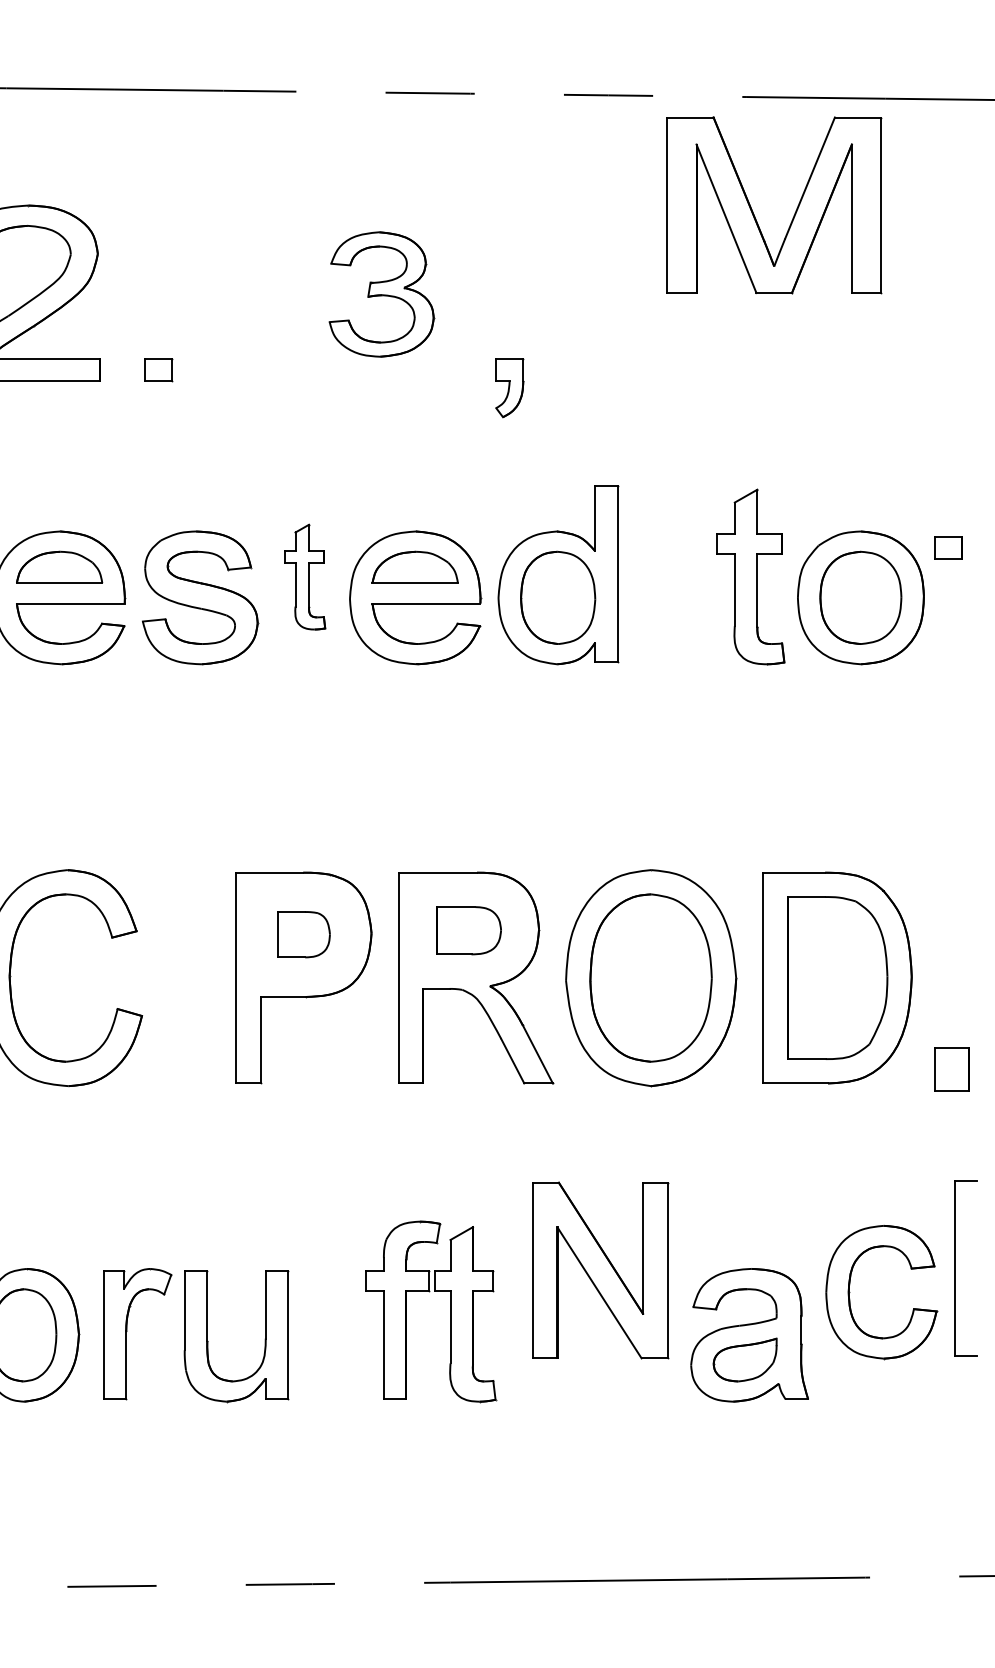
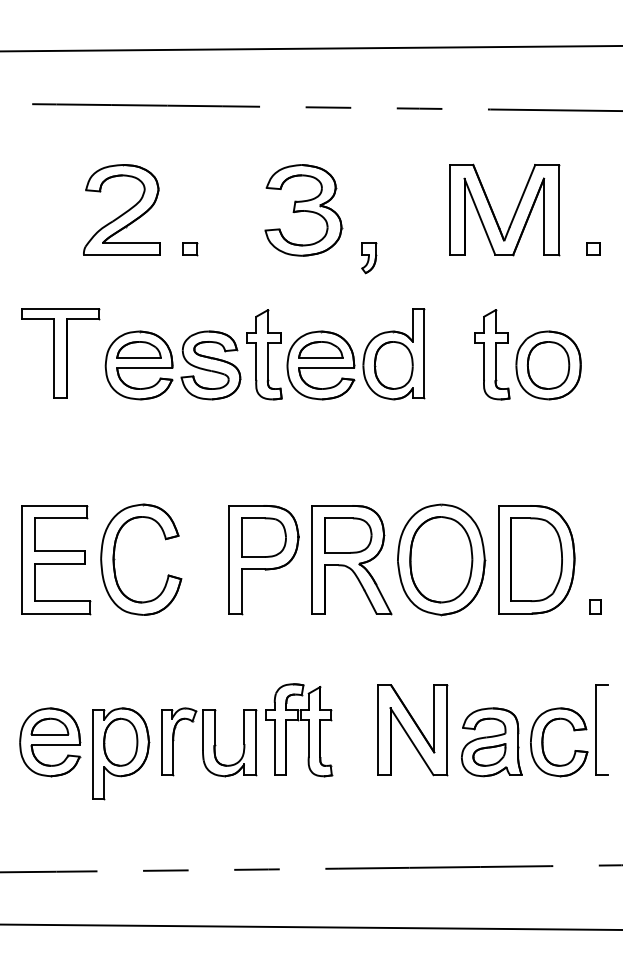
part: (794, 210) -> (514, 212), moved
part: (381, 294) -> (303, 210), size x1.43
part: (948, 547) -> (593, 248), moved
part: (305, 576) -> (264, 354), size x1.67
part: (469, 930) -> (348, 535), size x1.43
part: (303, 934) -> (263, 537), size x1.67
part: (952, 1069) -> (595, 606), size x0.62
part: (901, 1269) -> (569, 730), moved
part: (600, 1271) -> (412, 730), moved
part: (449, 1312) -> (308, 730), moved

